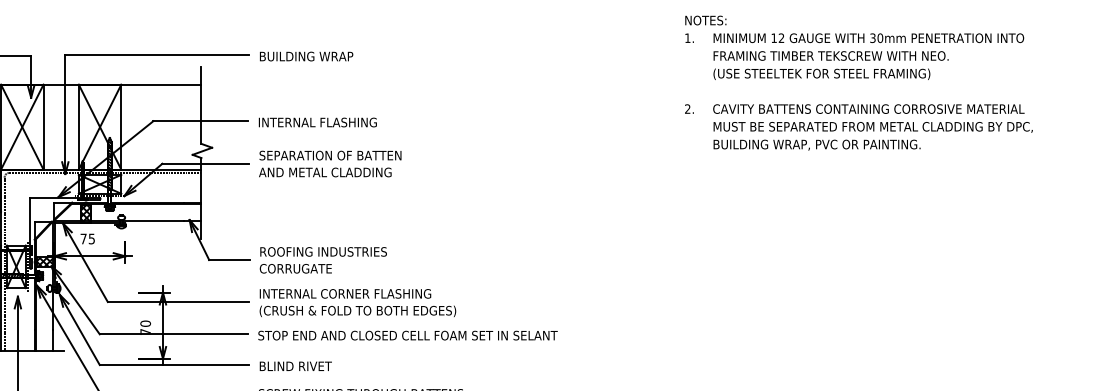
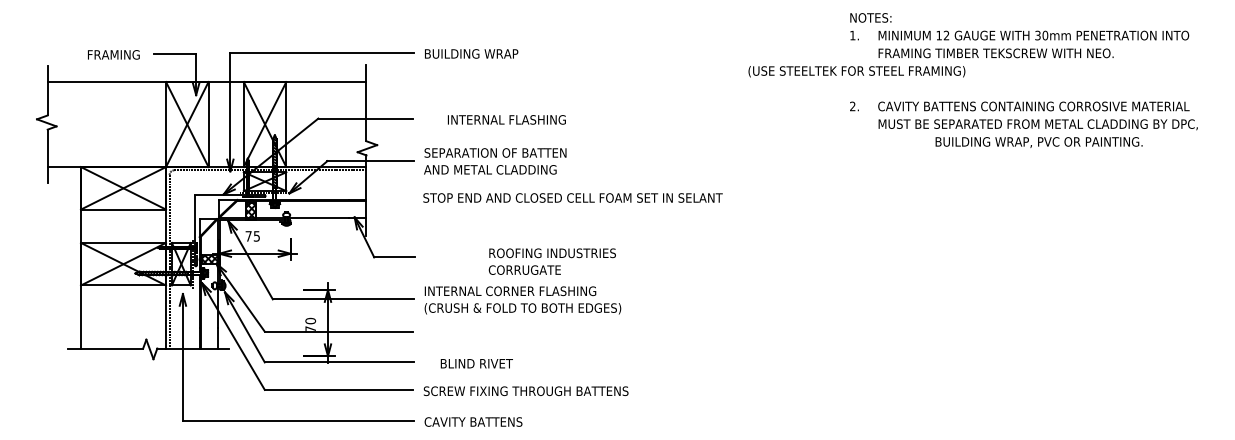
text: (821, 74) -> (856, 71), moved
text: (317, 122) -> (506, 119), moved
text: (816, 145) -> (1038, 142), moved
text: (322, 260) -> (551, 261), moved
text: (407, 335) -> (572, 197), moved
text: (295, 366) -> (476, 363), moved

